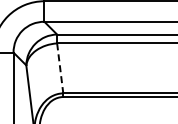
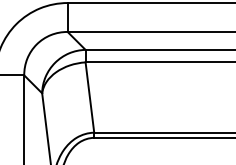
line: (60, 68) -> (90, 97), dashed -> solid

